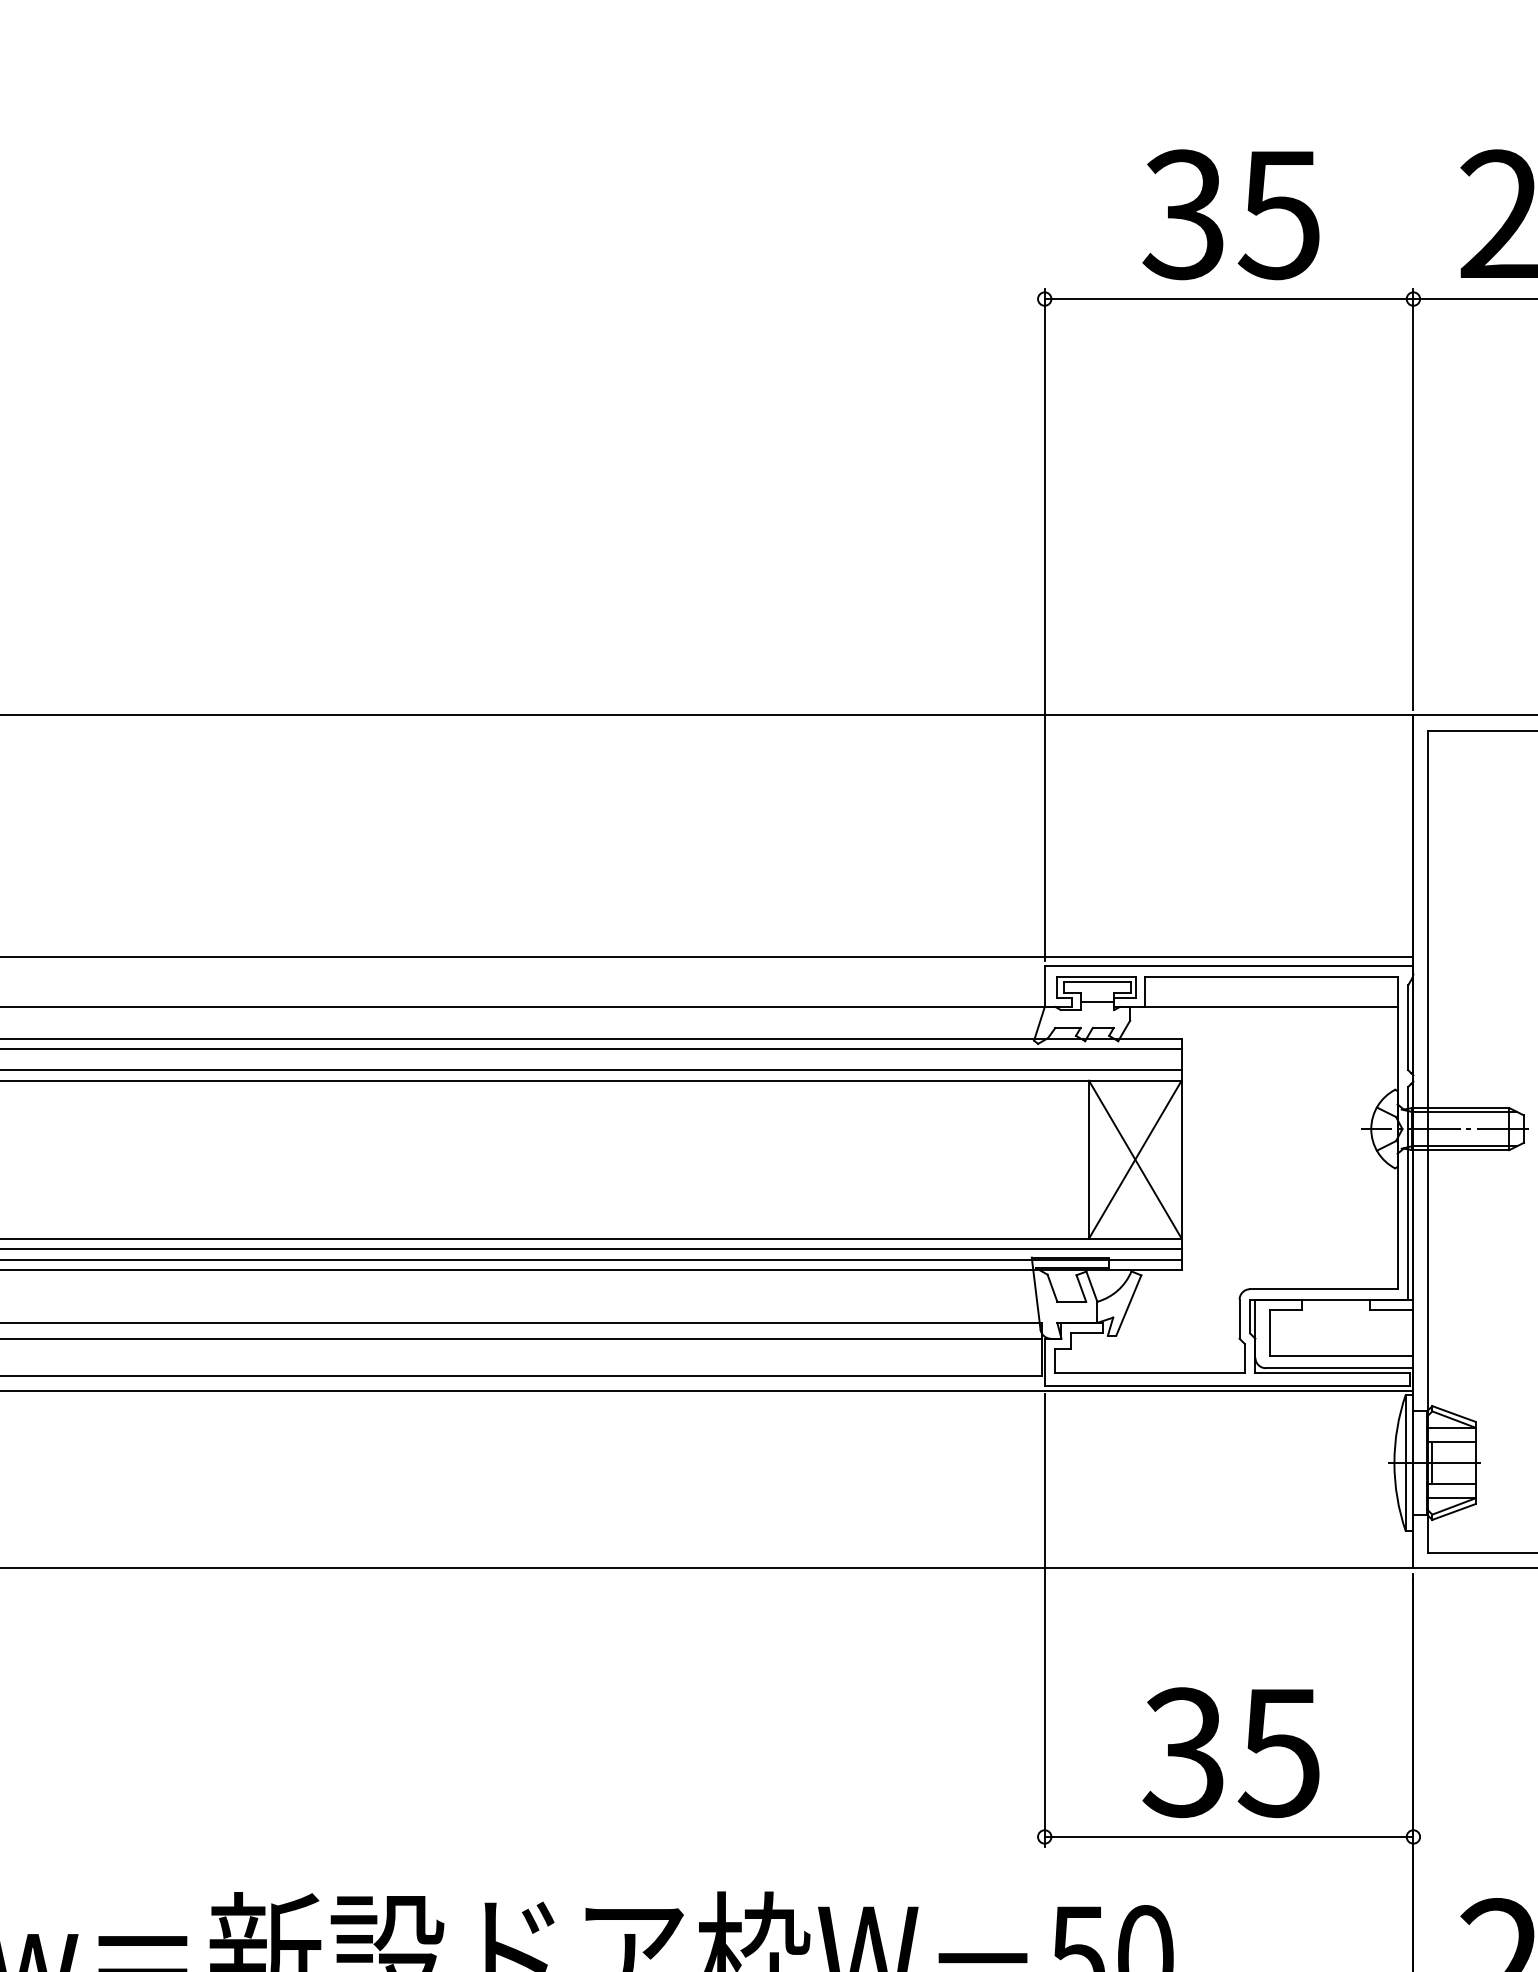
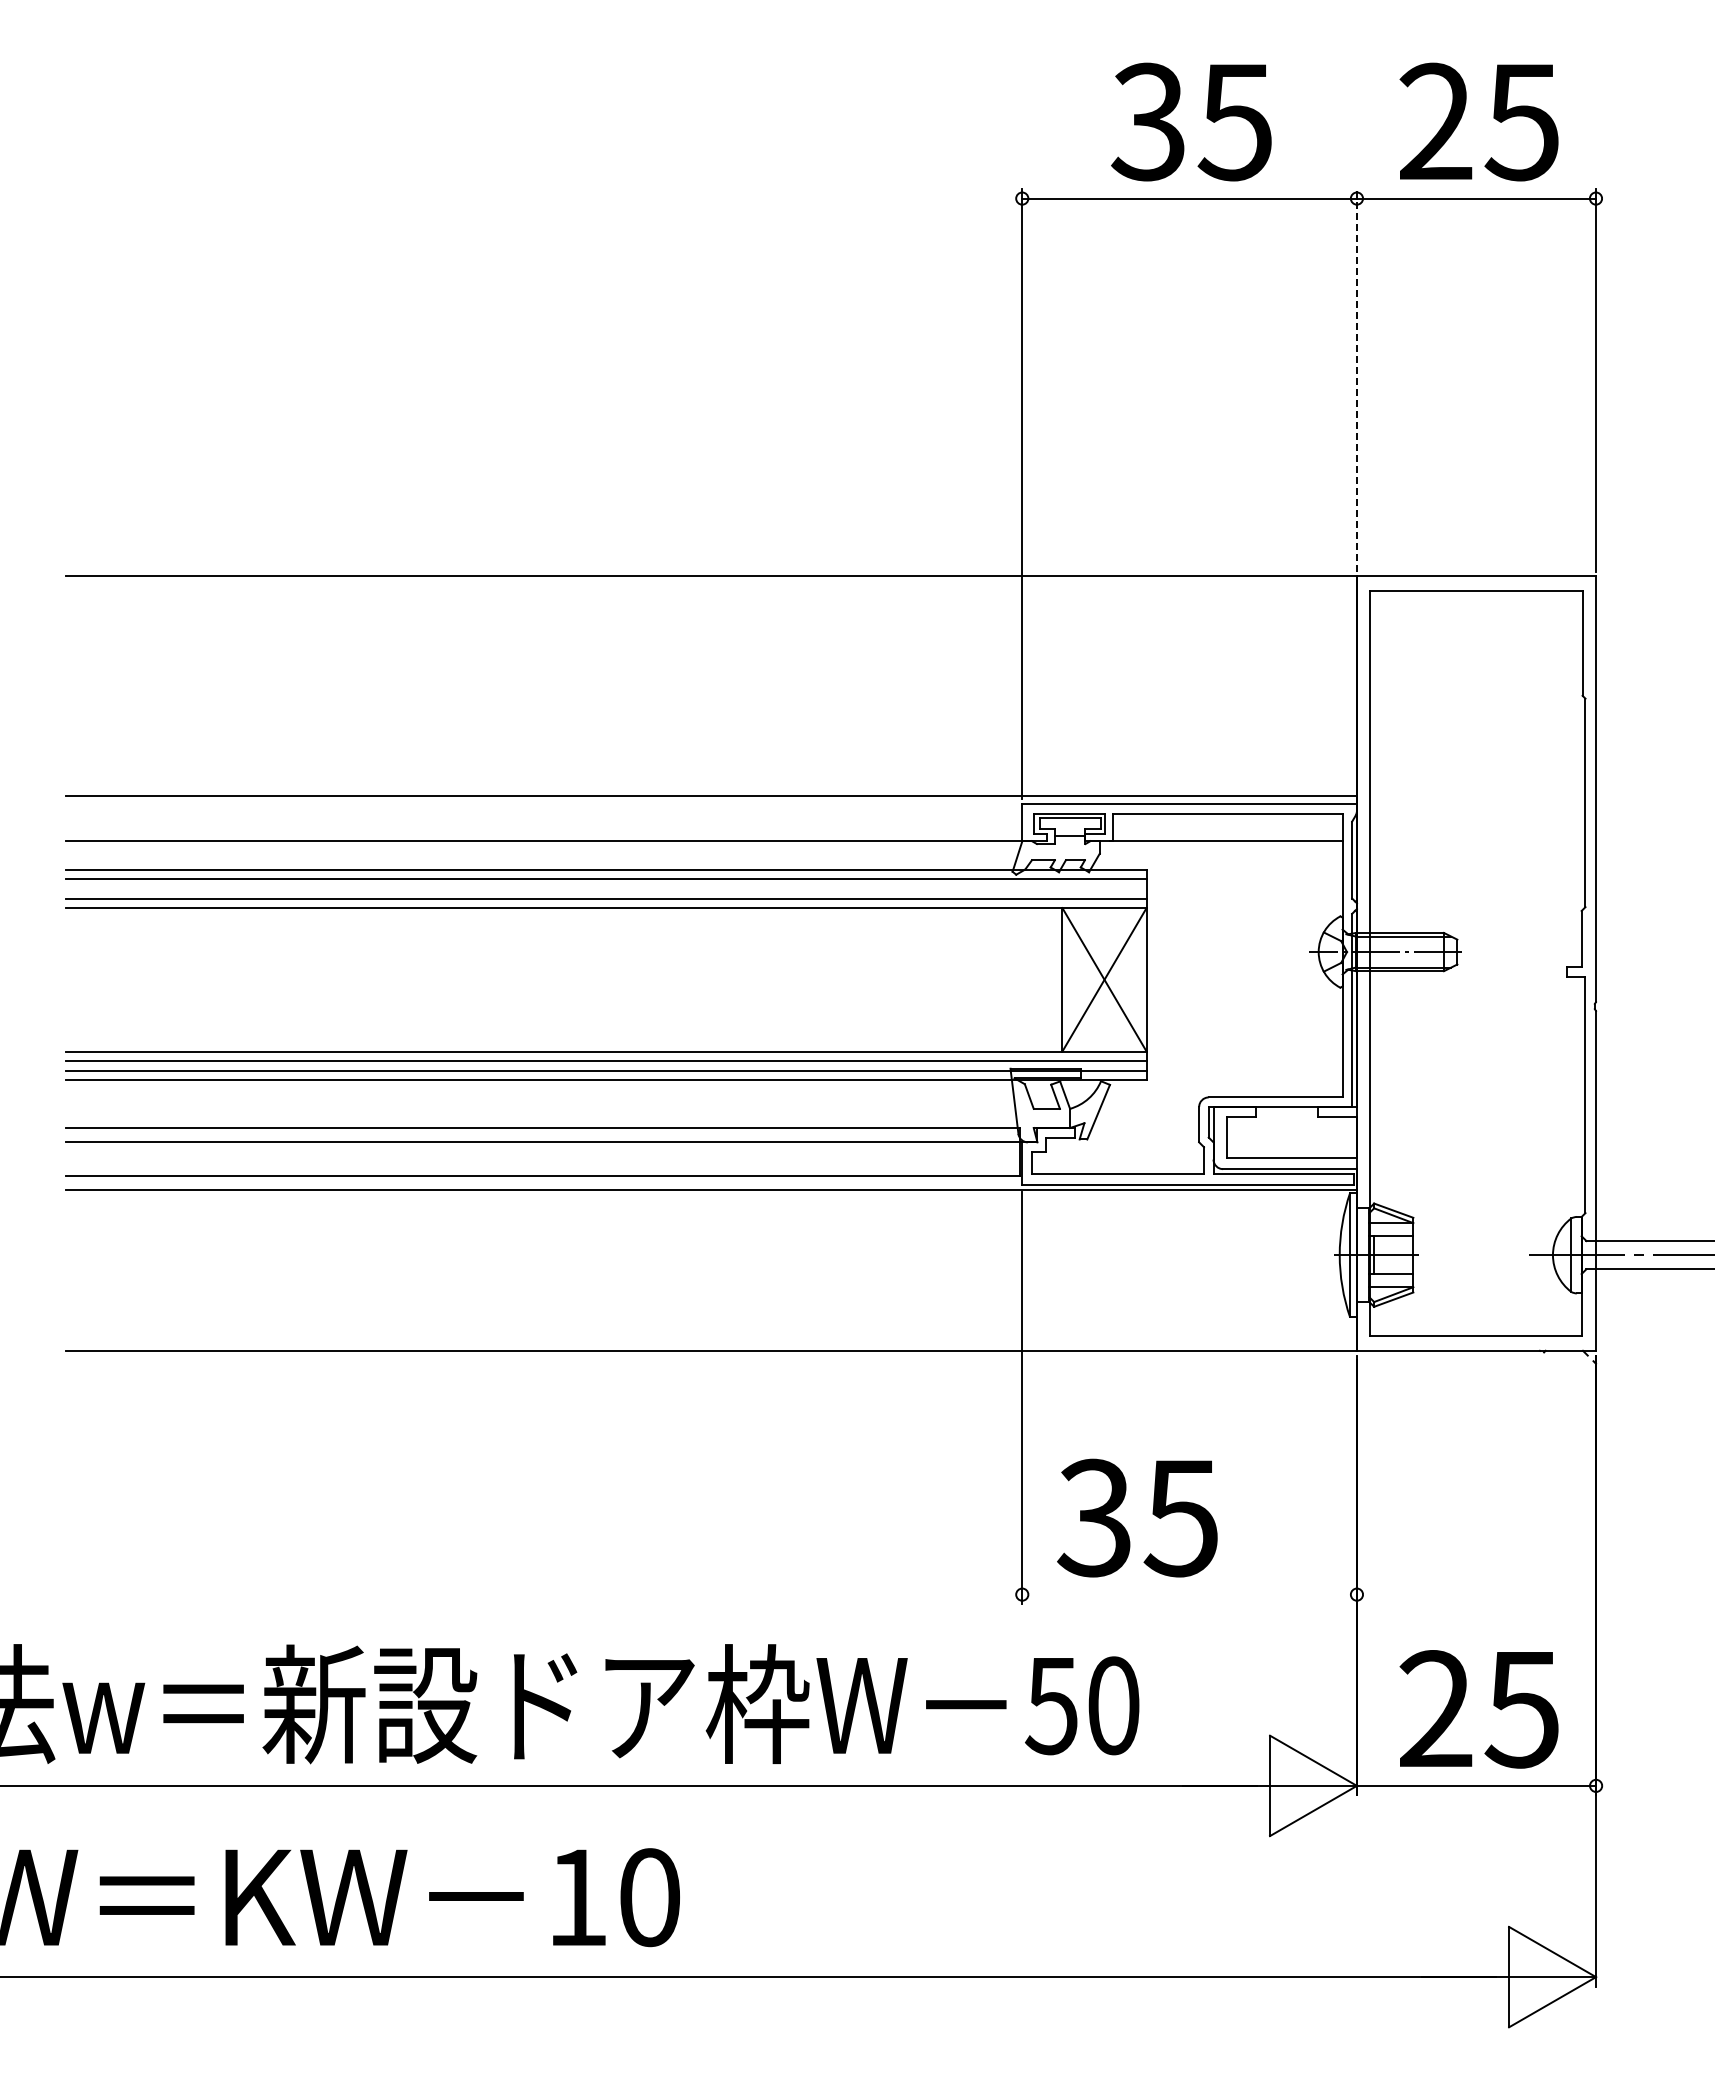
line: (1412, 498) -> (1356, 379), solid -> dashed
text: (1231, 1751) -> (1137, 1517), moved
line: (1228, 1836) -> (1189, 1594), removed

